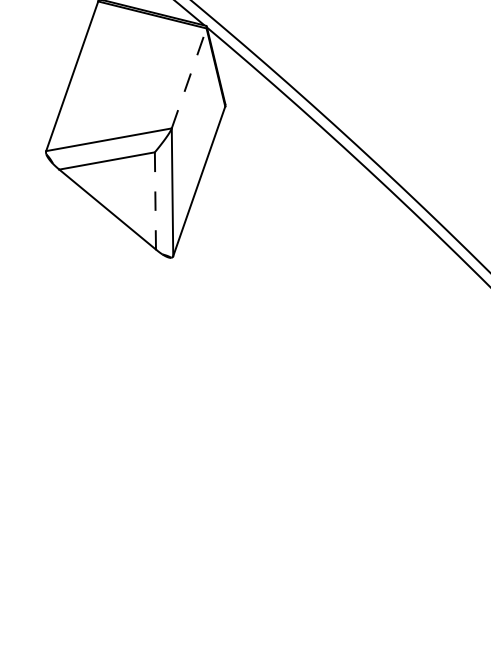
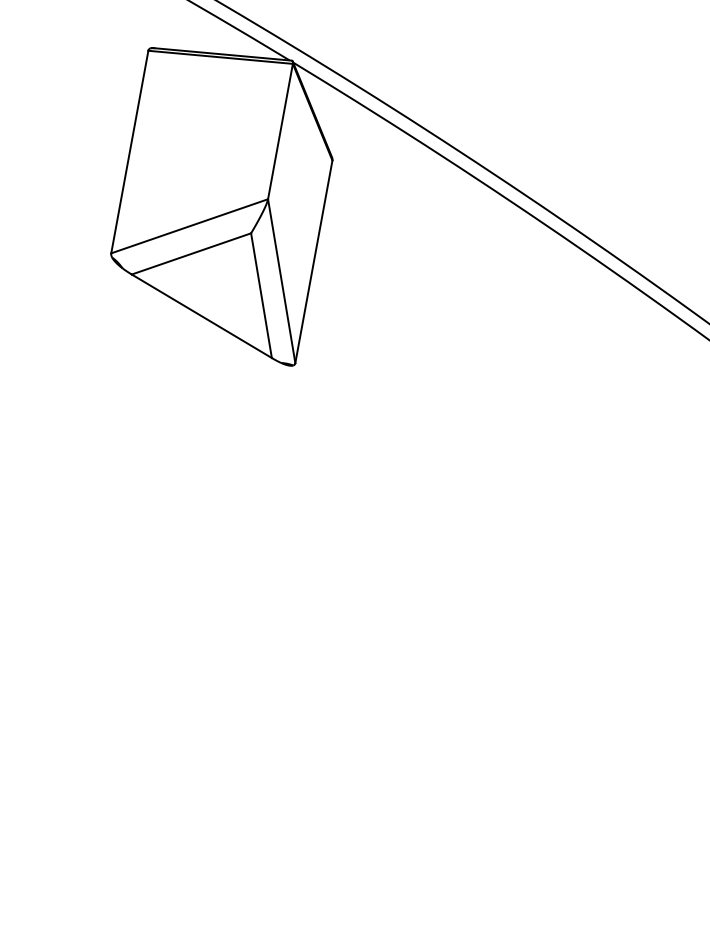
line: (189, 78) -> (280, 131), dashed -> solid
line: (155, 200) -> (261, 295), dashed -> solid

